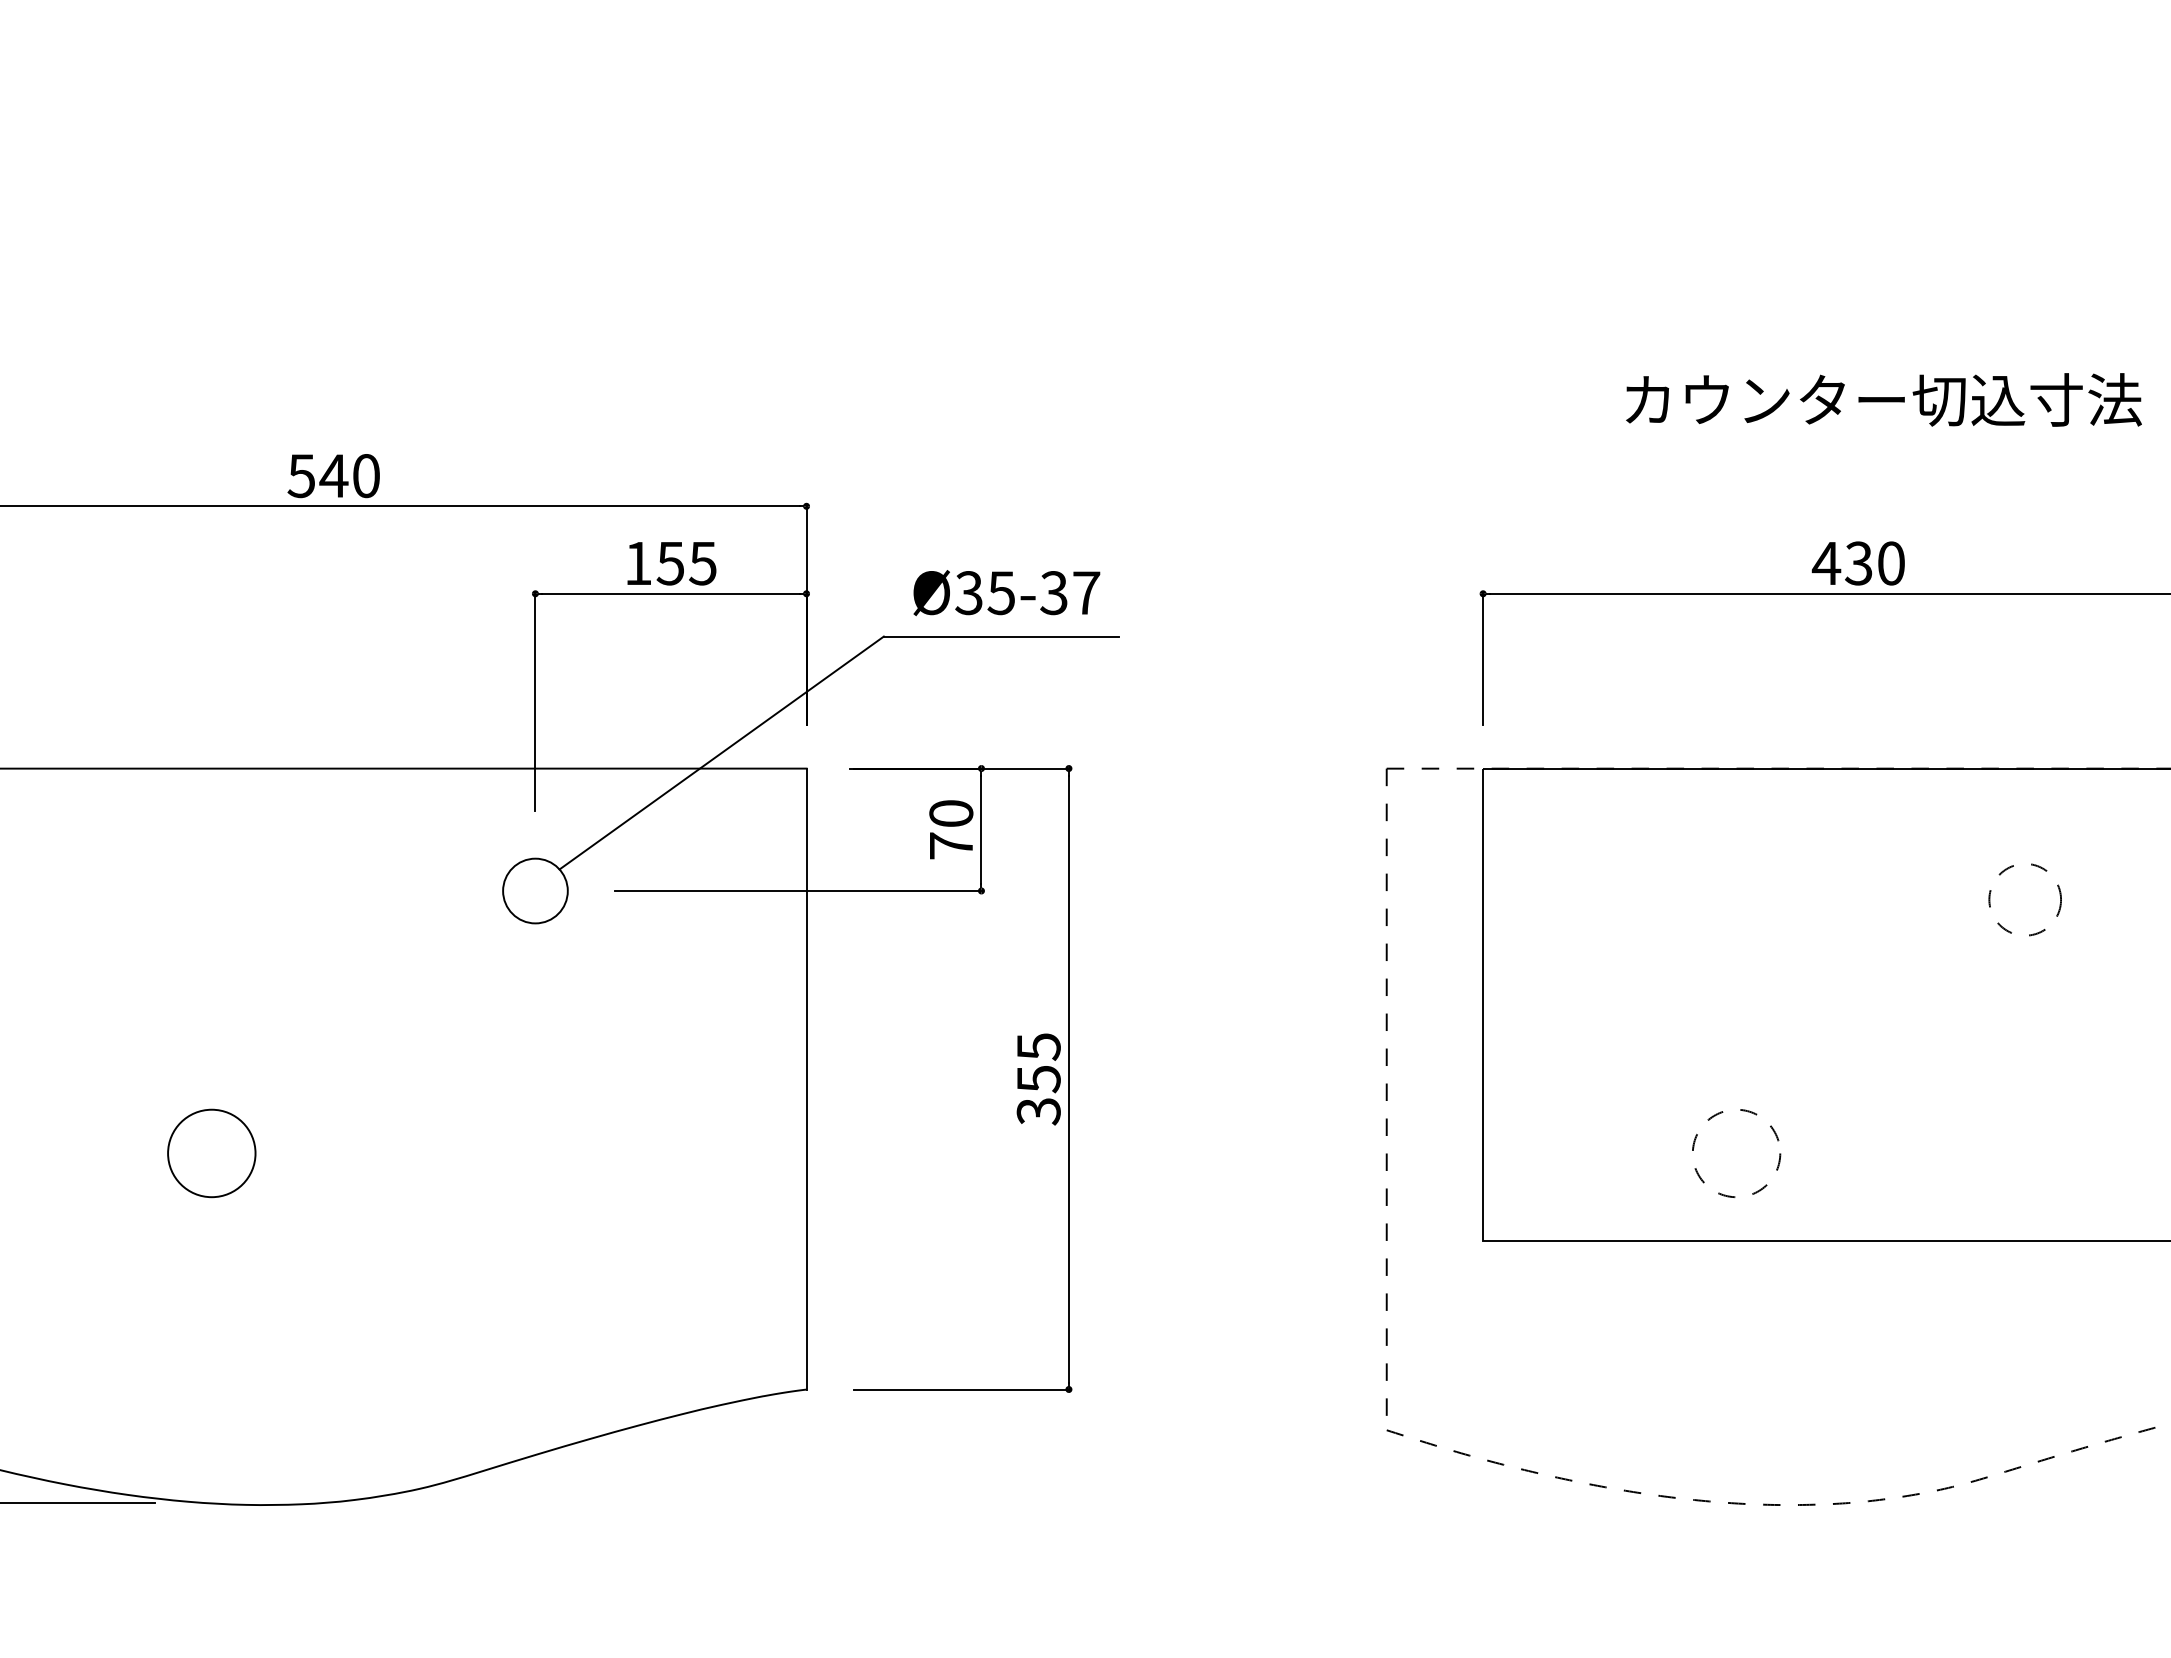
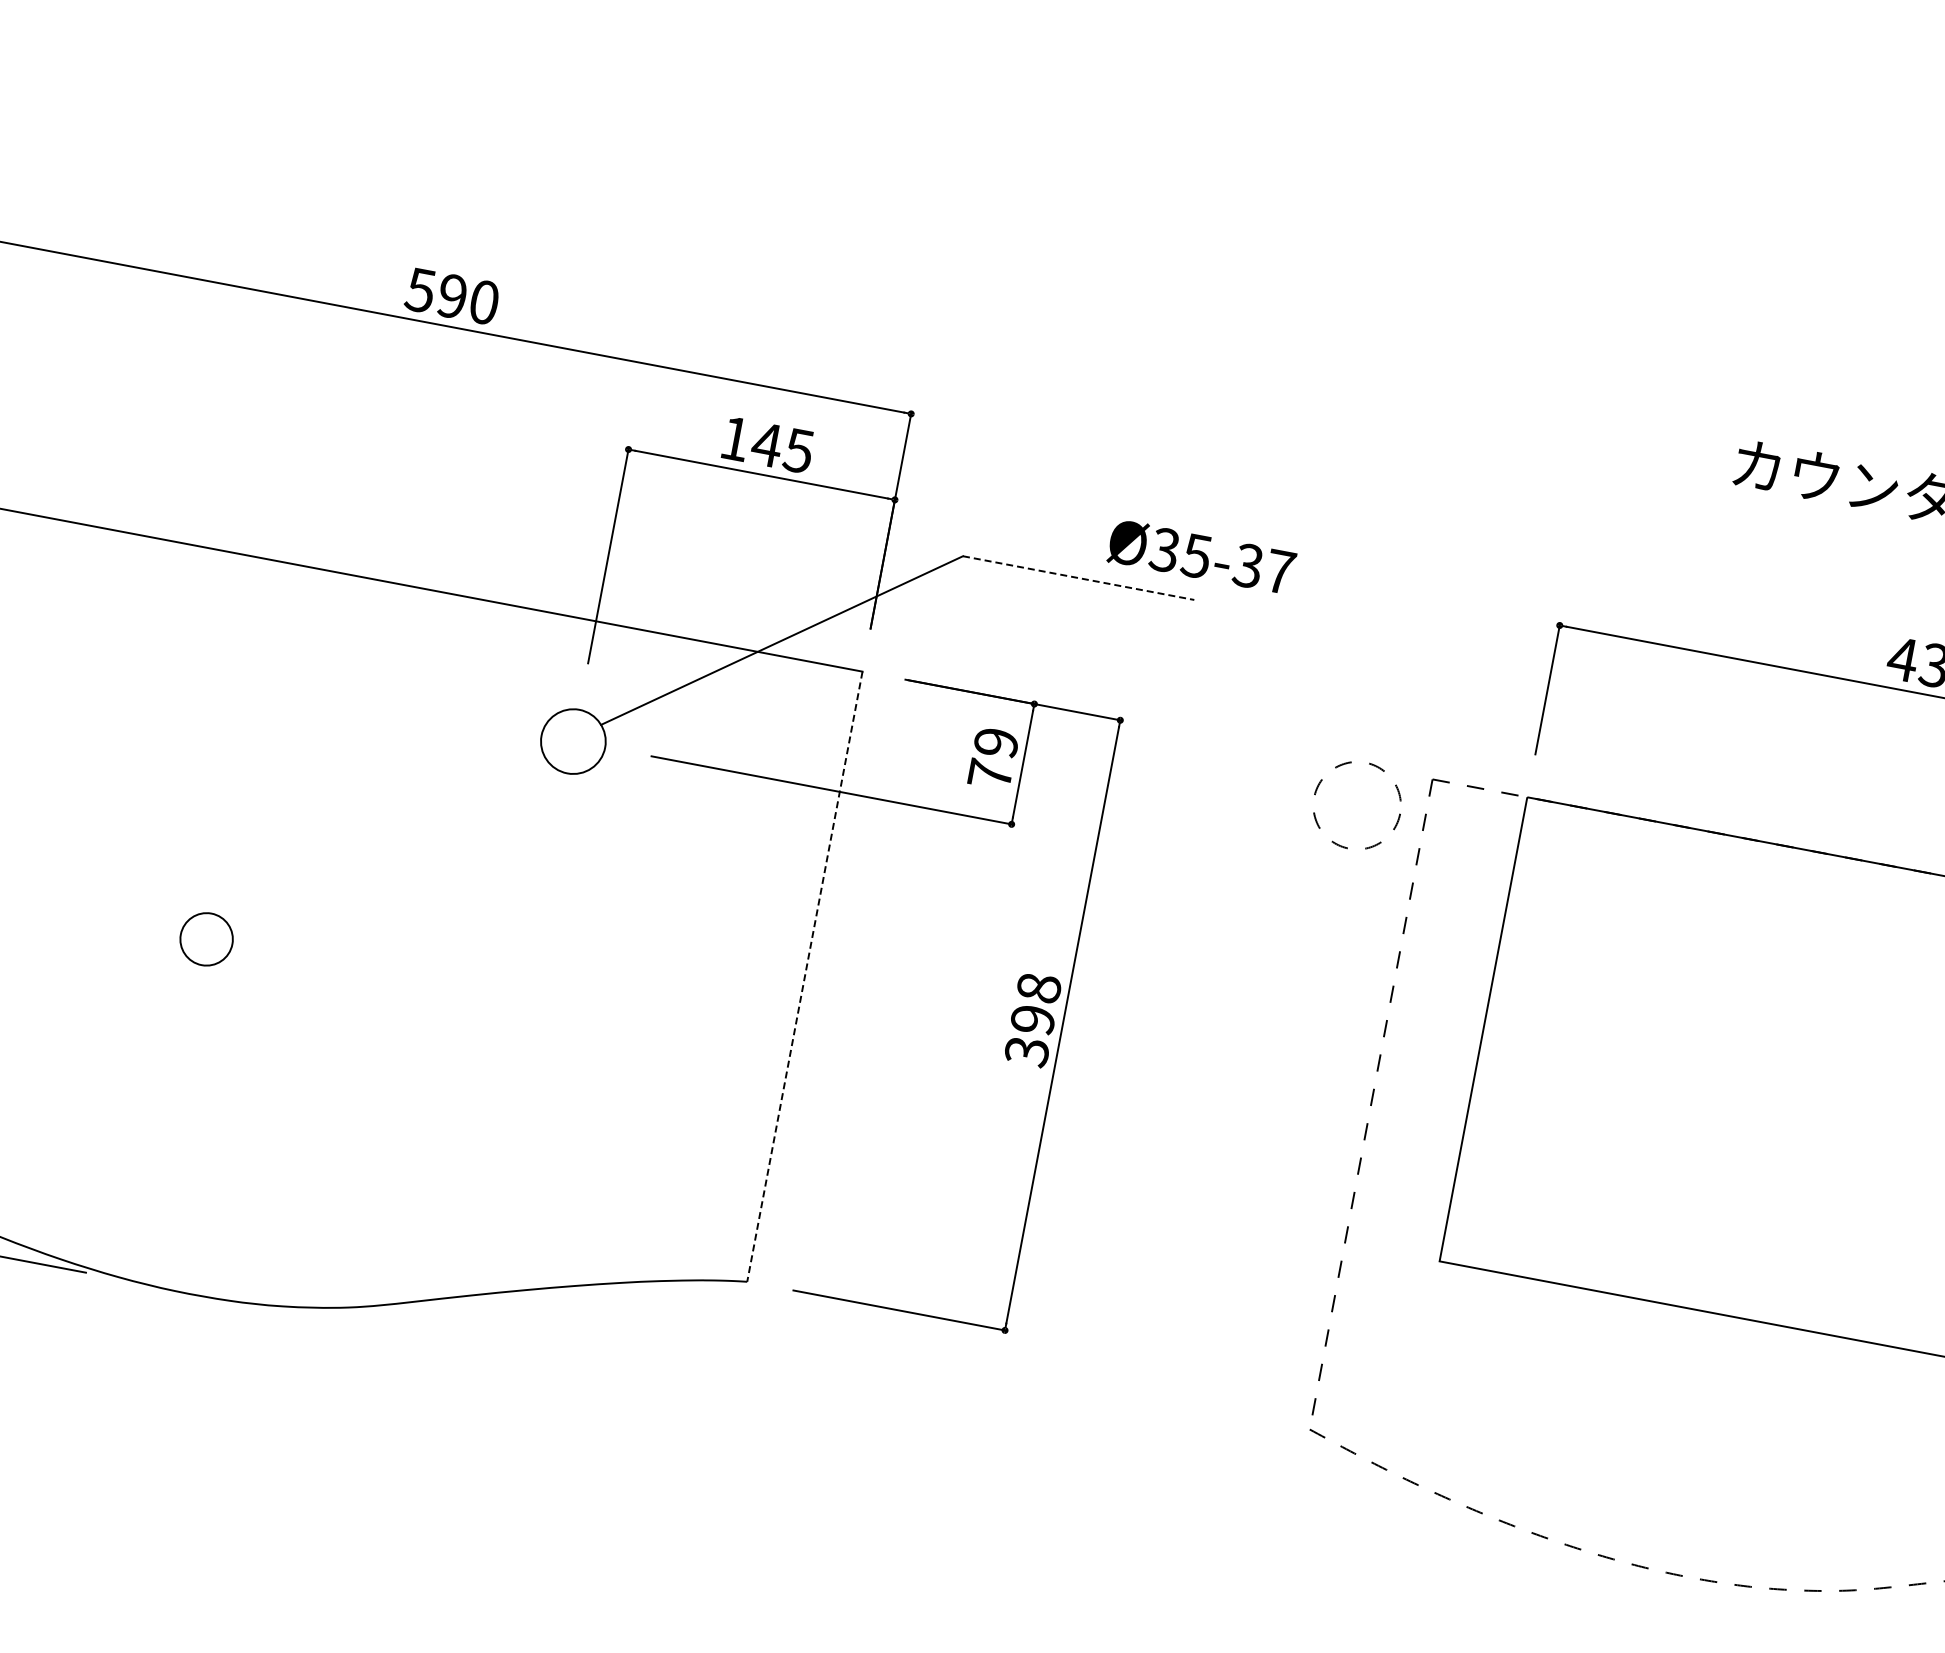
text: (333, 476) -> (451, 296), 540 -> 590
text: (670, 563) -> (766, 444), 155 -> 145
text: (1006, 593) -> (1201, 557), moved
line: (1001, 636) -> (1078, 578), solid -> dashed
text: (951, 813) -> (996, 742), 70 -> 79
text: (1038, 1063) -> (1035, 1004), 355 -> 398
line: (806, 1079) -> (804, 977), solid -> dashed
circle: (211, 1153) -> (206, 939), size x0.6
circle: (1736, 1153) -> (1357, 805), moved

